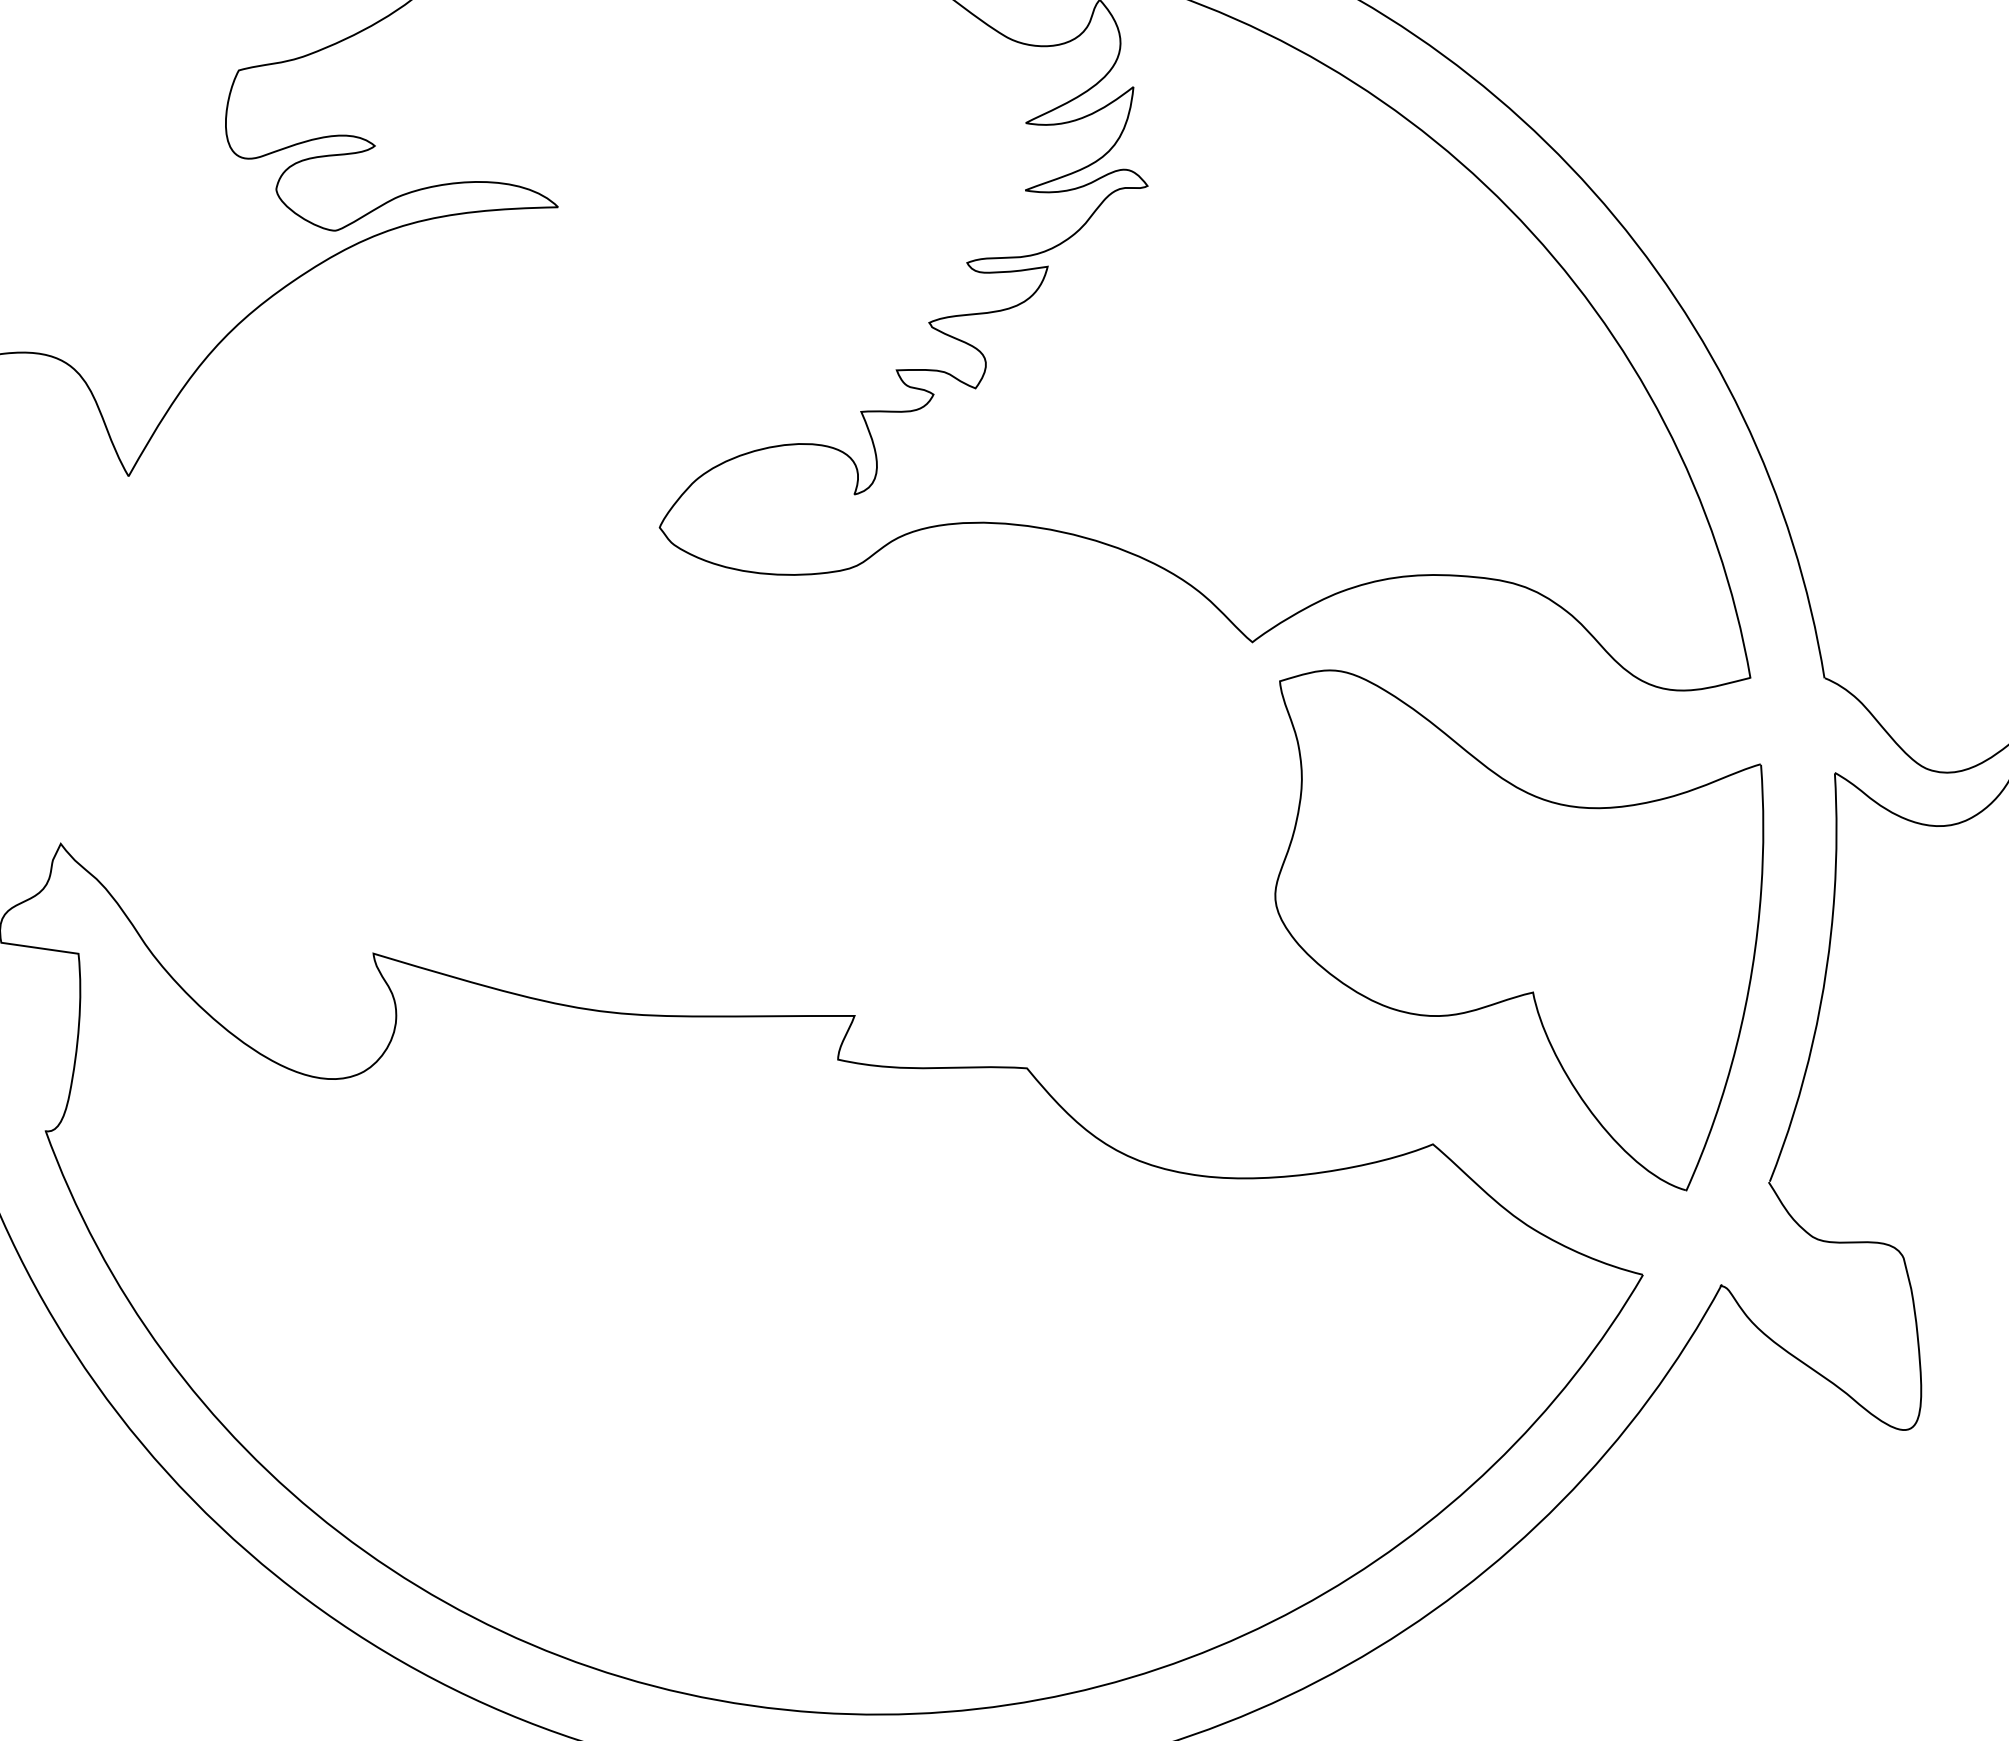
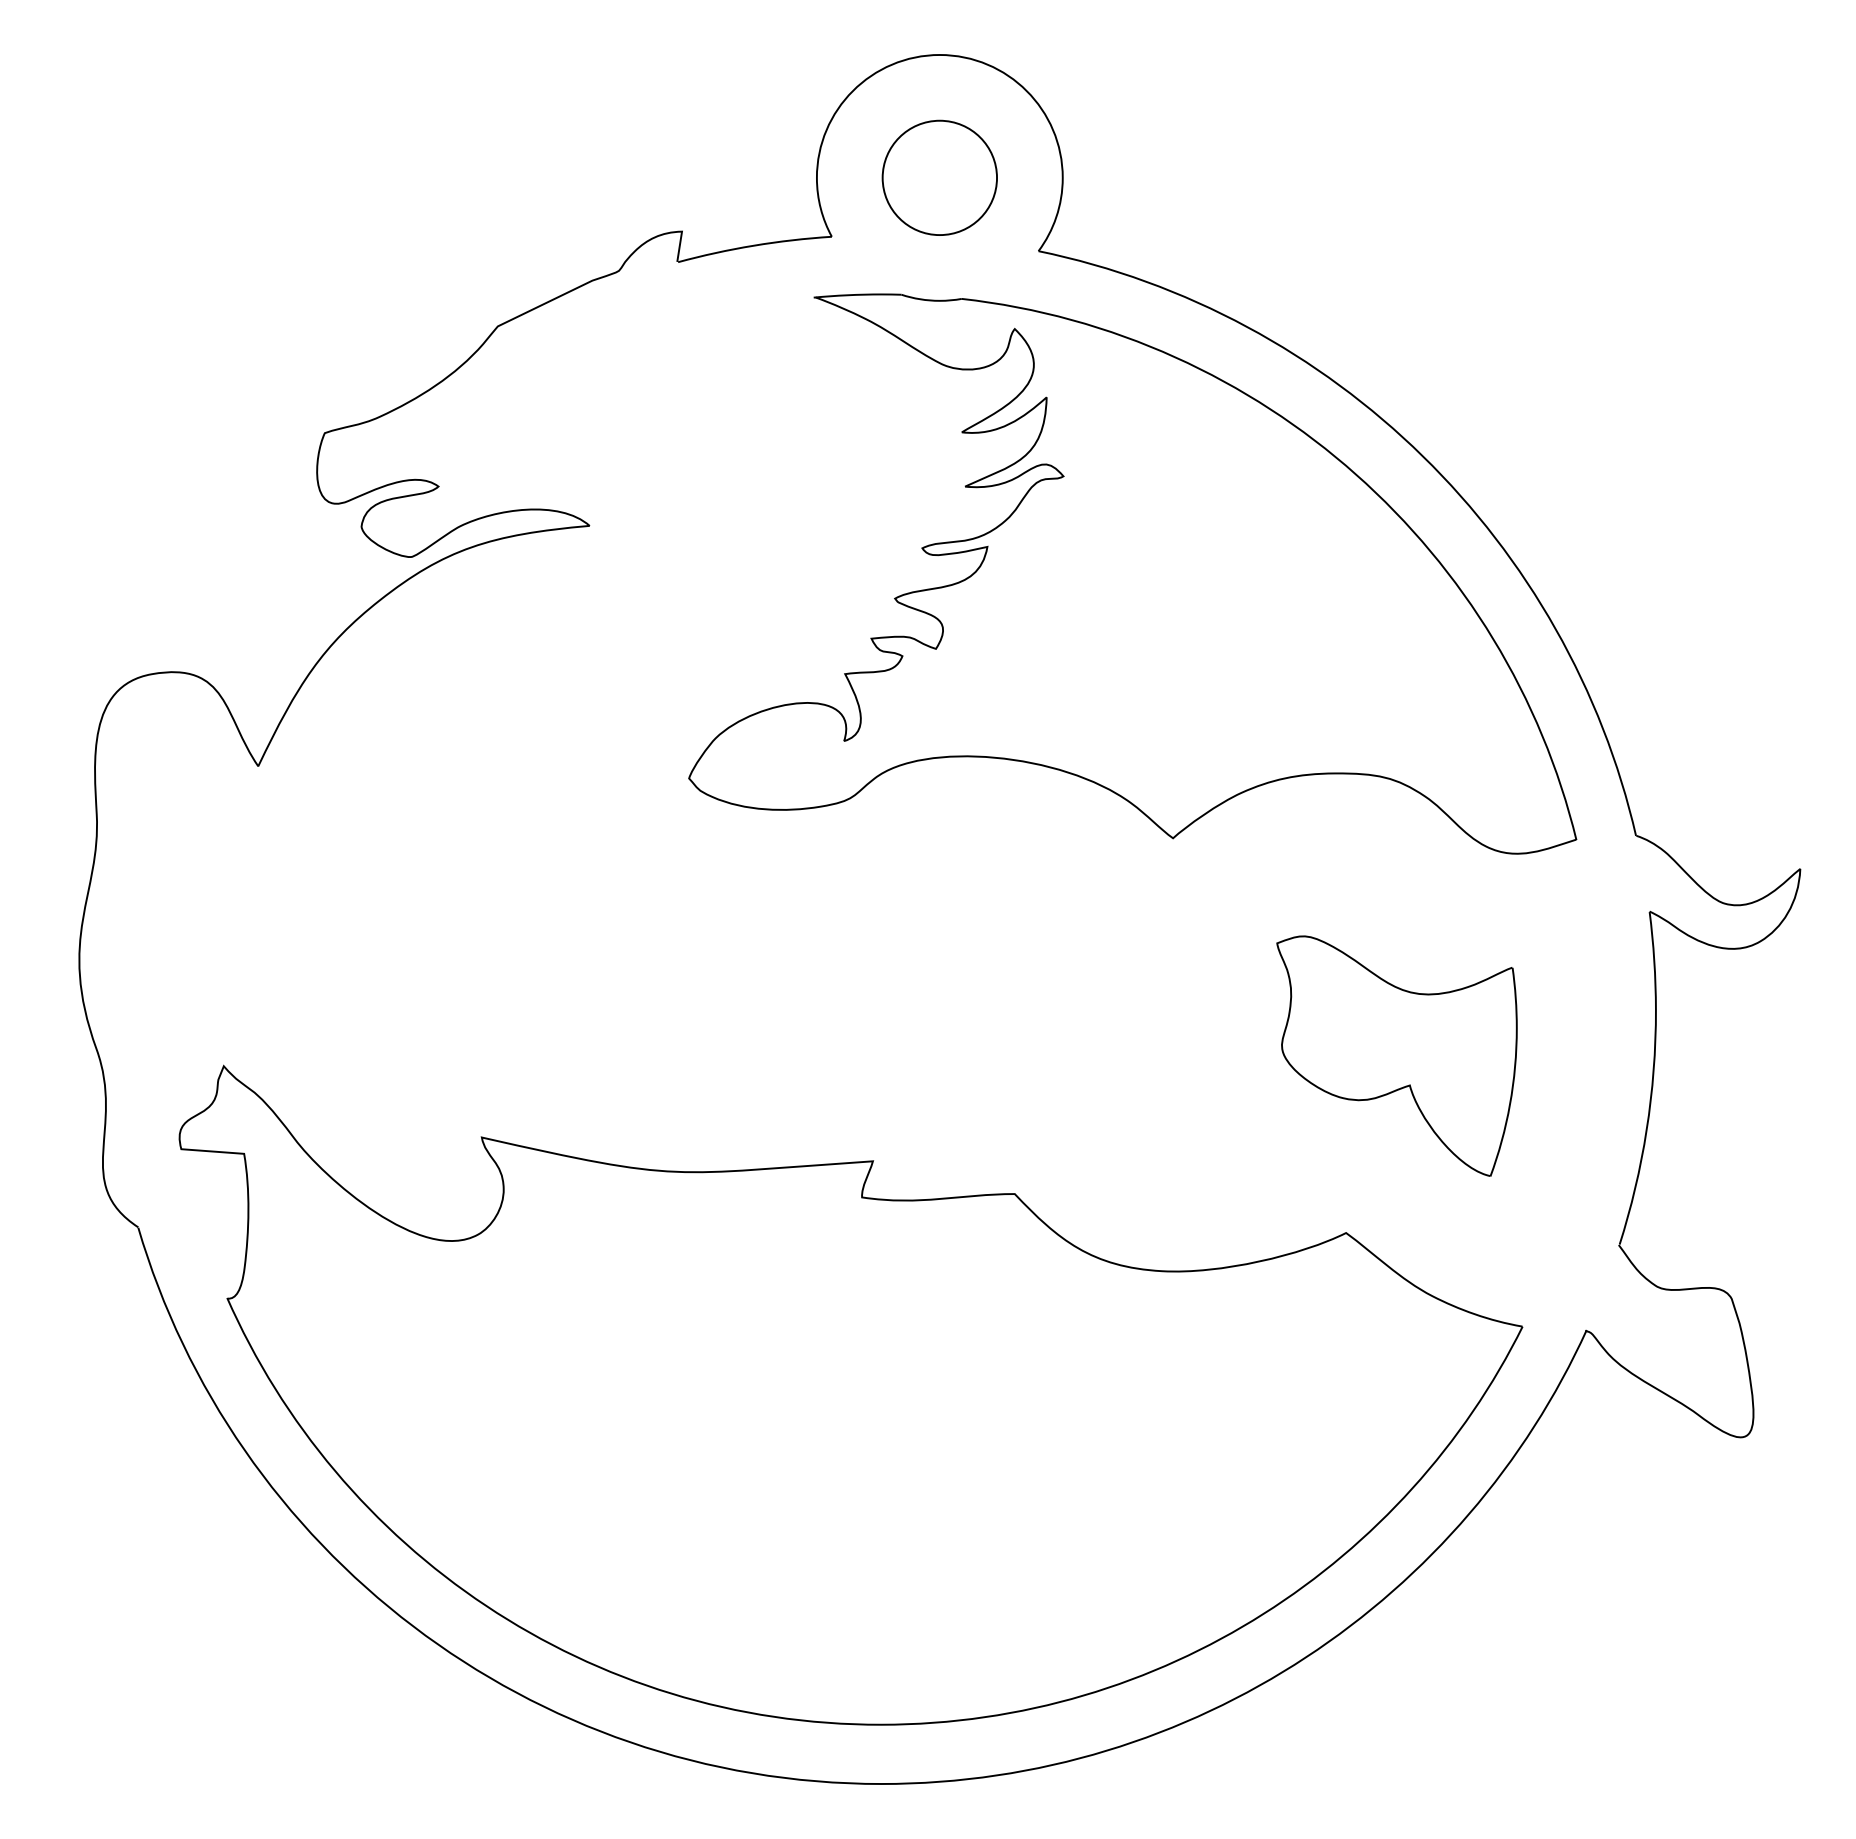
part: (1510, 929) -> (1396, 1055), size x0.6

